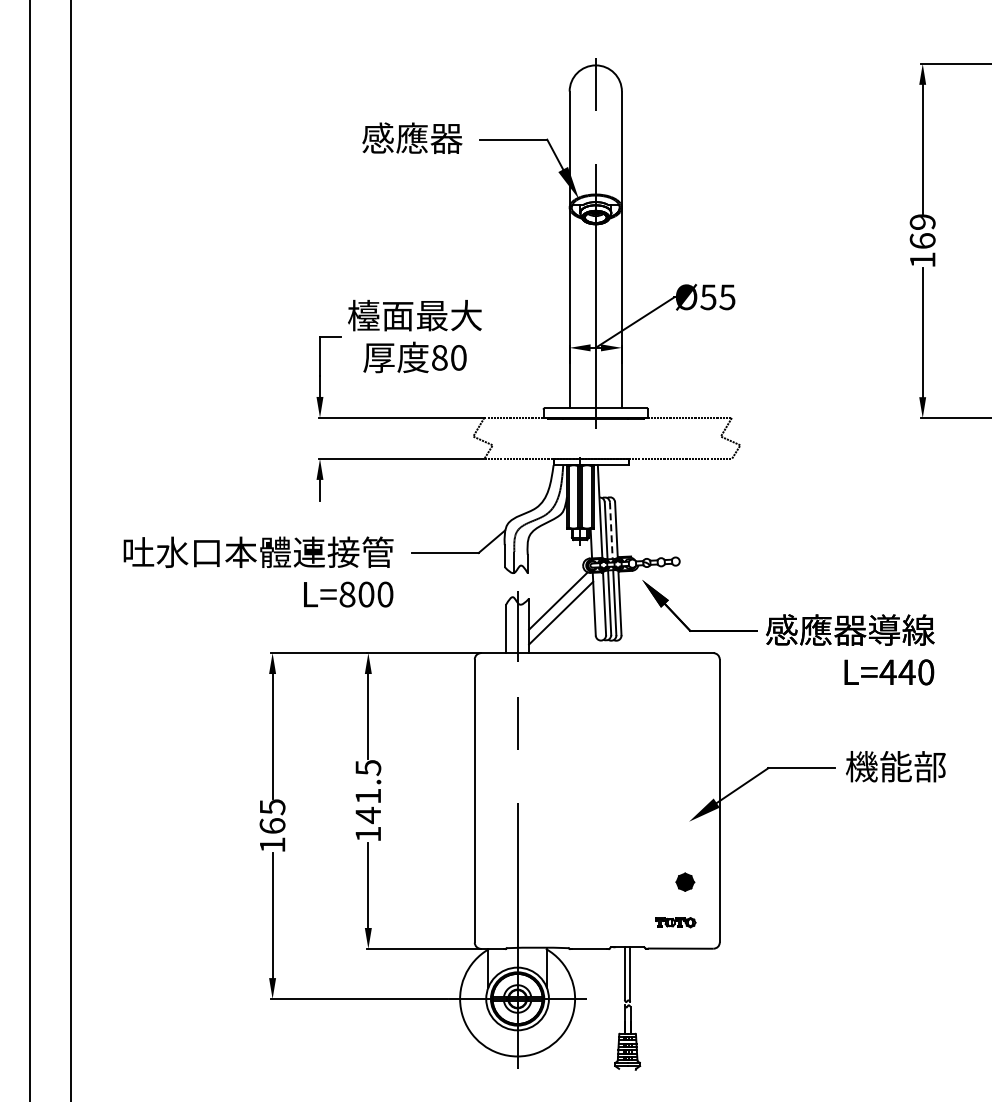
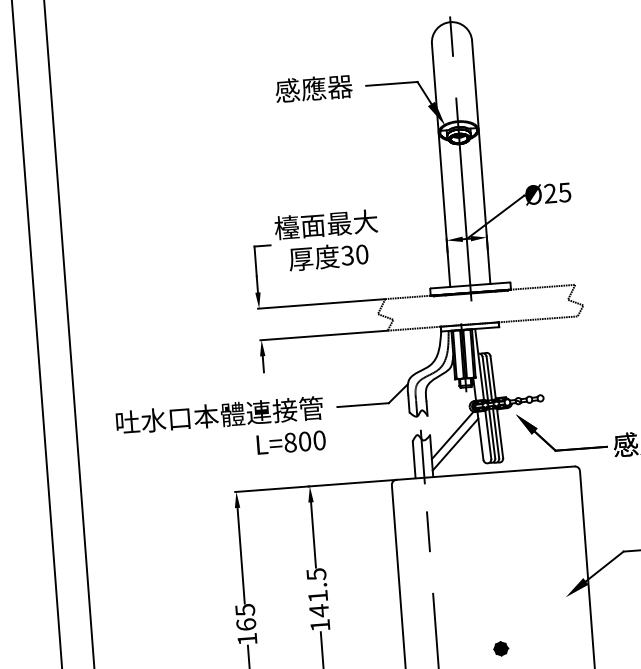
text: (708, 297) -> (550, 193), Ø55 -> Ø25
text: (439, 357) -> (347, 255), 80 -> 30
line: (611, 531) -> (489, 379), dashed -> solid
part: (685, 881) -> (501, 648), moved

